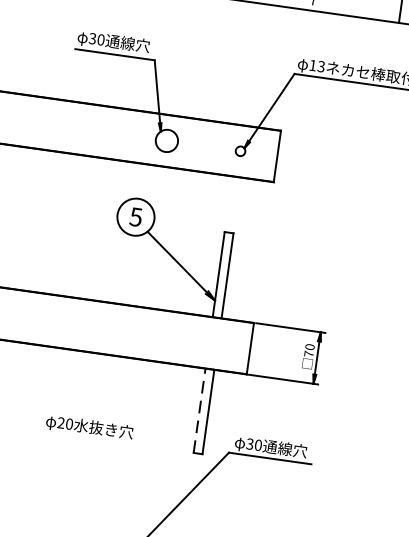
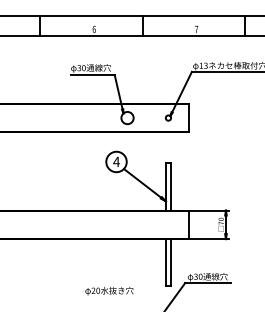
text: (136, 216) -> (116, 161), 5 -> 4
line: (198, 410) -> (165, 262), dashed -> solid
text: (89, 428) -> (109, 291), moved

